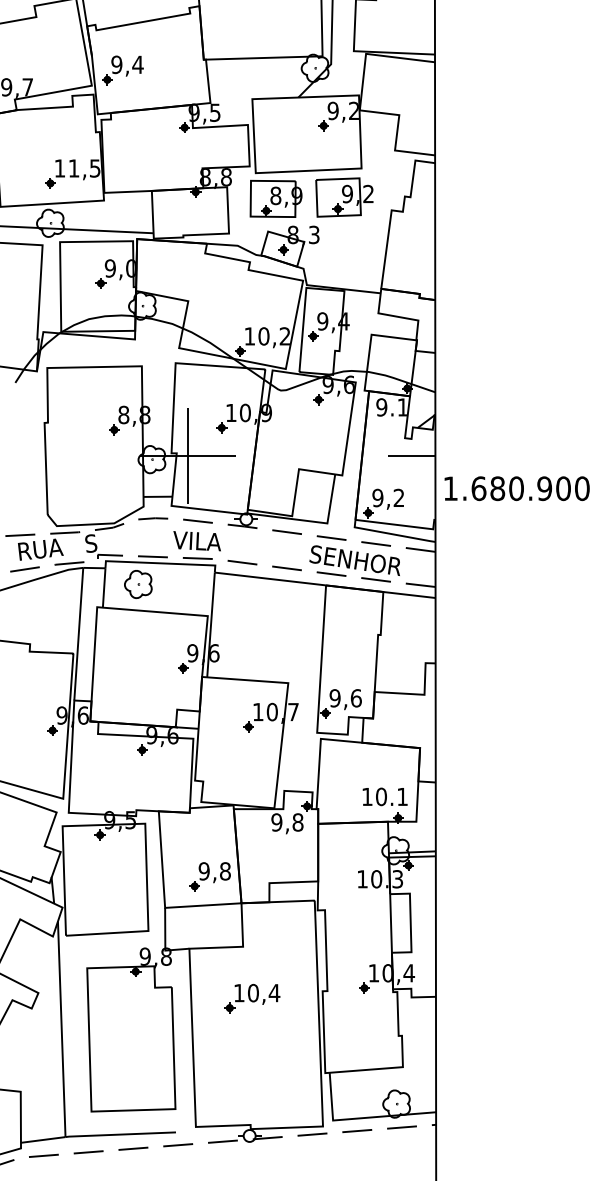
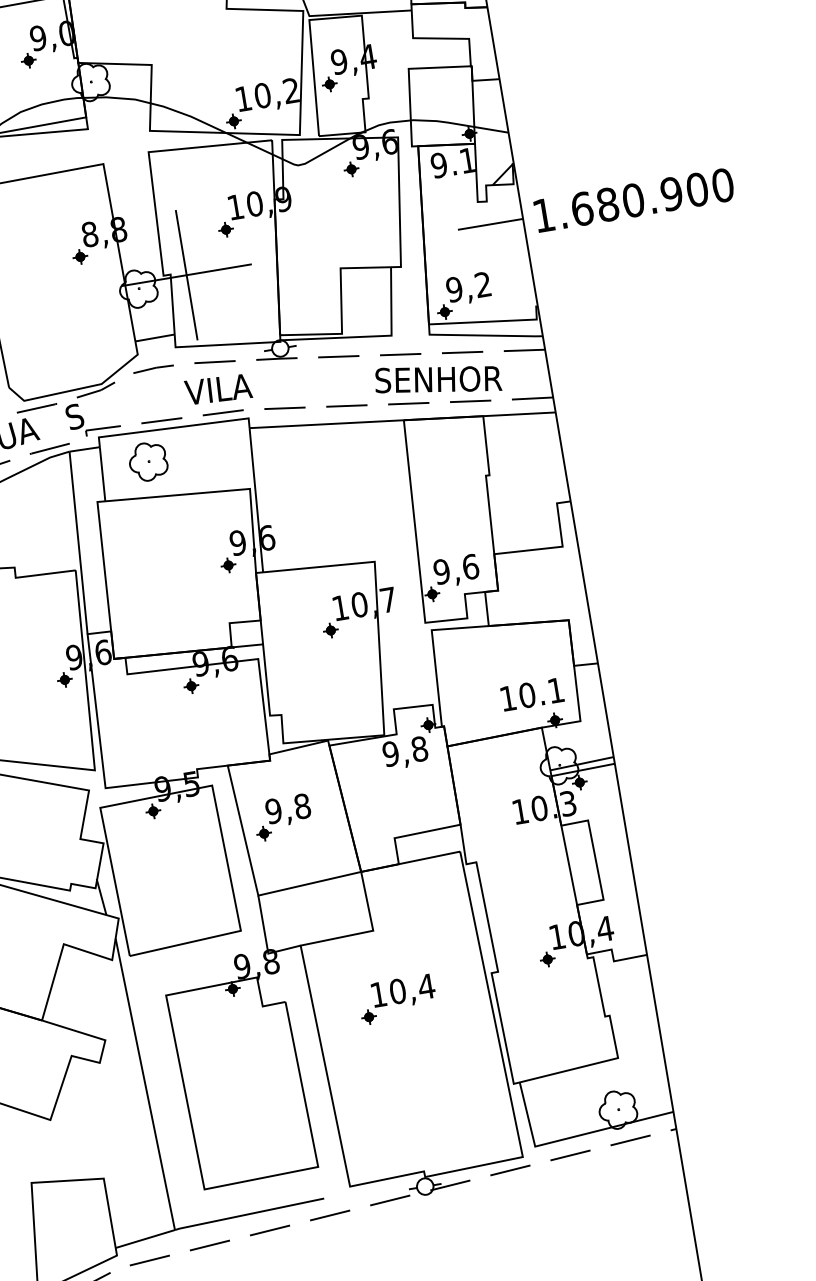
text: (516, 488) -> (633, 200), moved
part: (209, 876) -> (282, 816), moved

